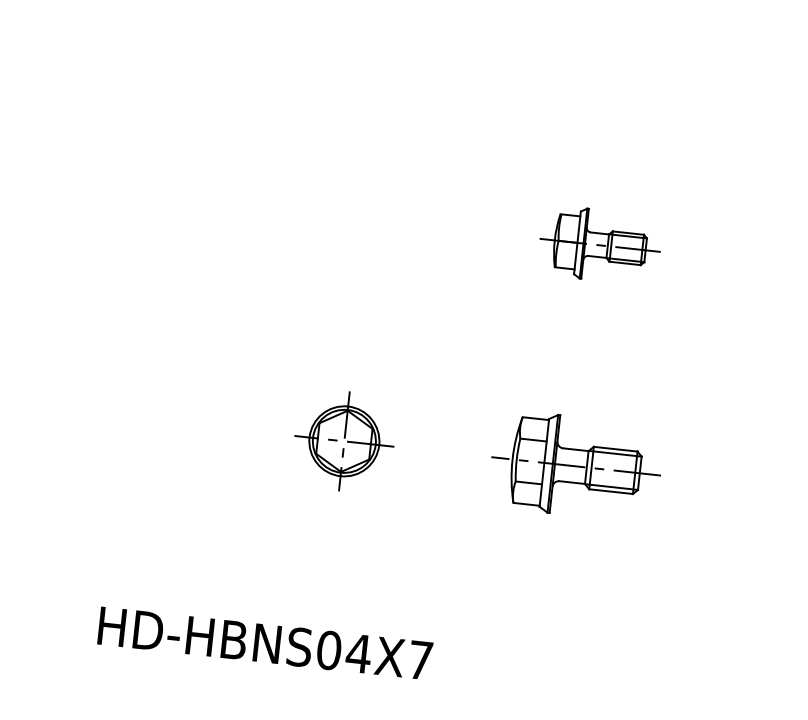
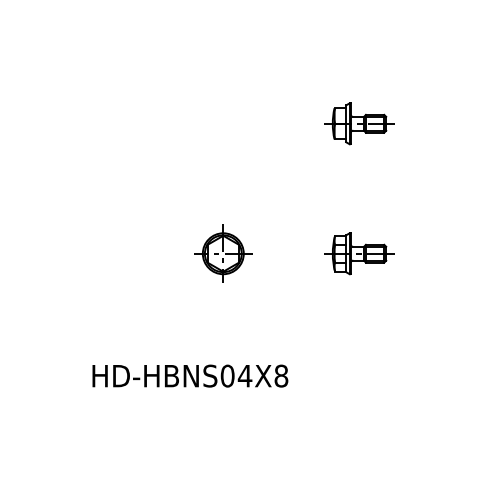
part: (576, 466) -> (359, 253), size x0.71
text: (420, 659) -> (281, 375), HD-HBNS04X7 -> HD-HBNS04X8

